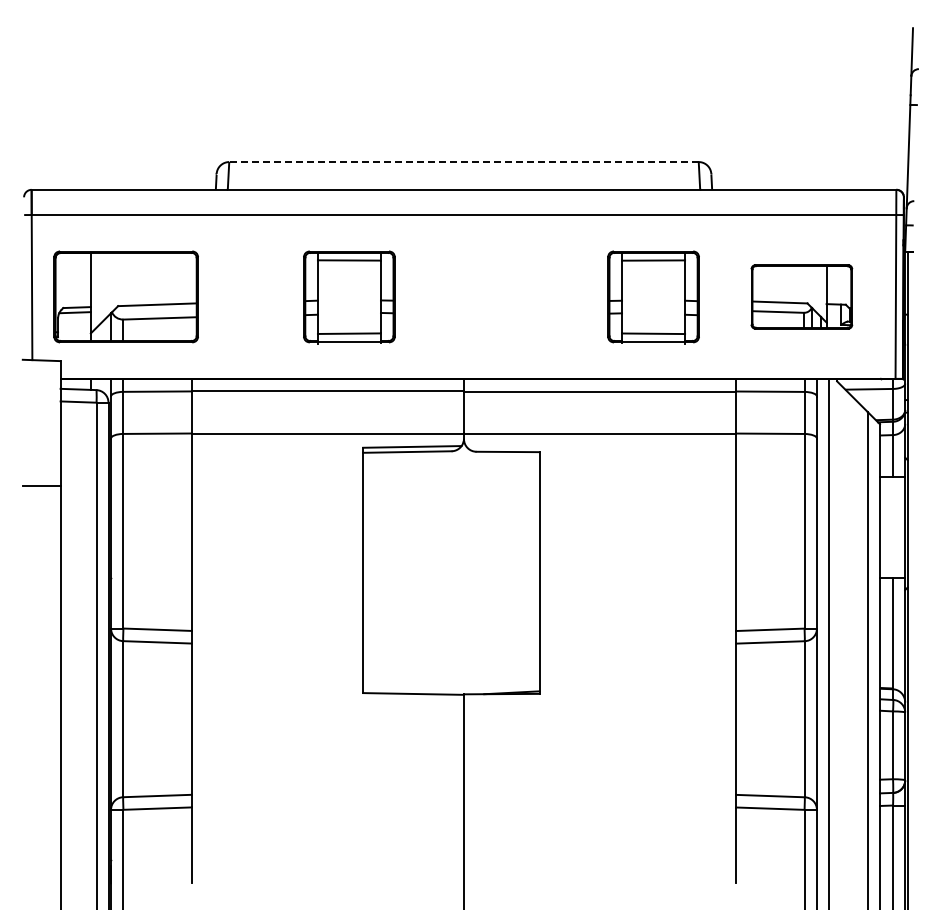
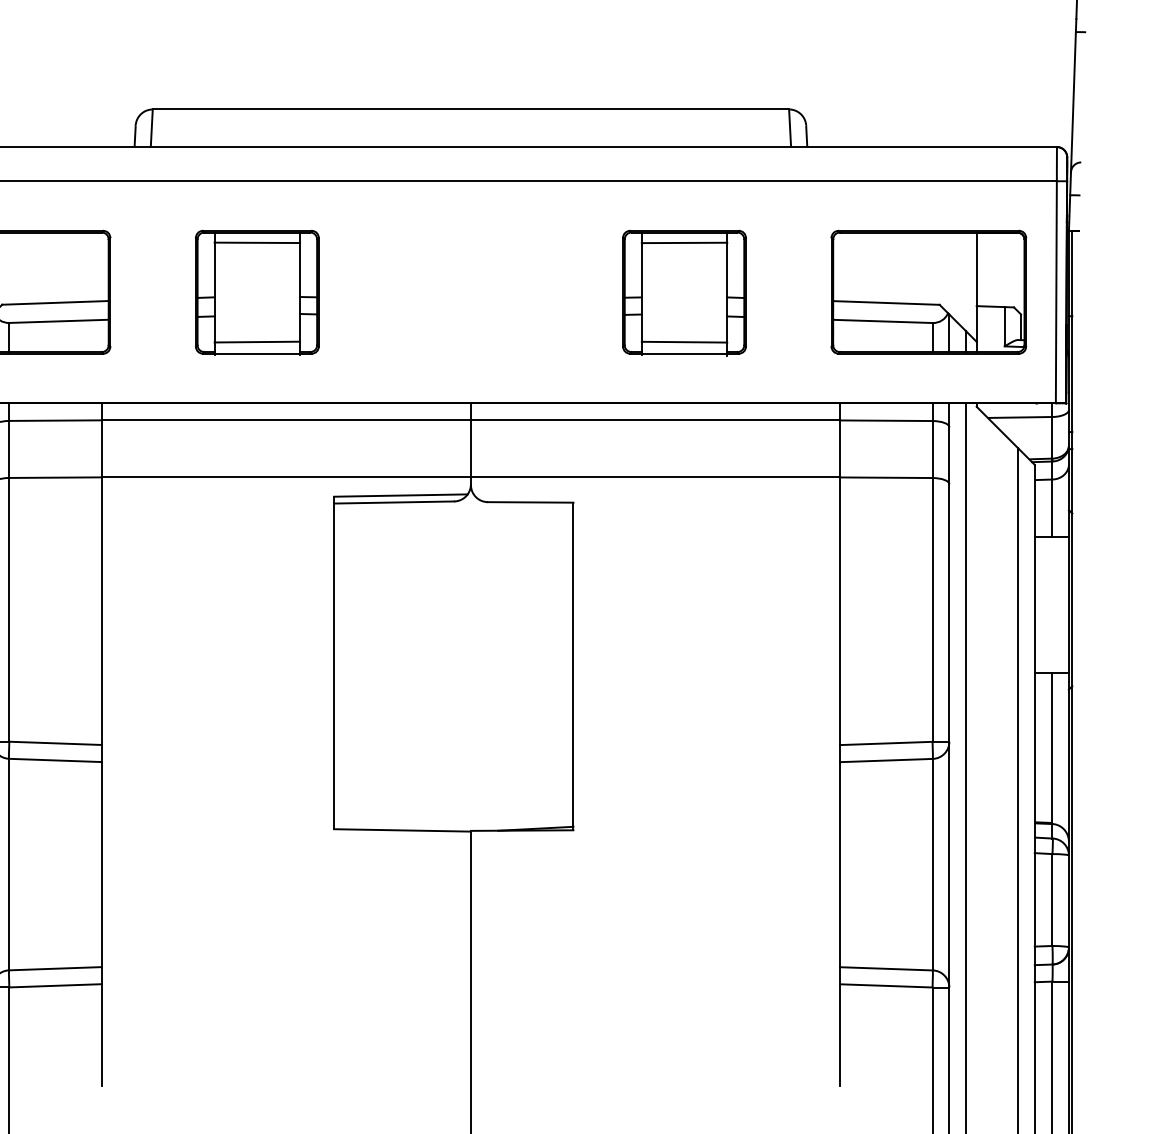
line: (464, 162) -> (471, 110), dashed -> solid
part: (801, 296) -> (928, 291), size x1.43
part: (349, 297) -> (257, 293), moved
part: (653, 297) -> (684, 293), moved

